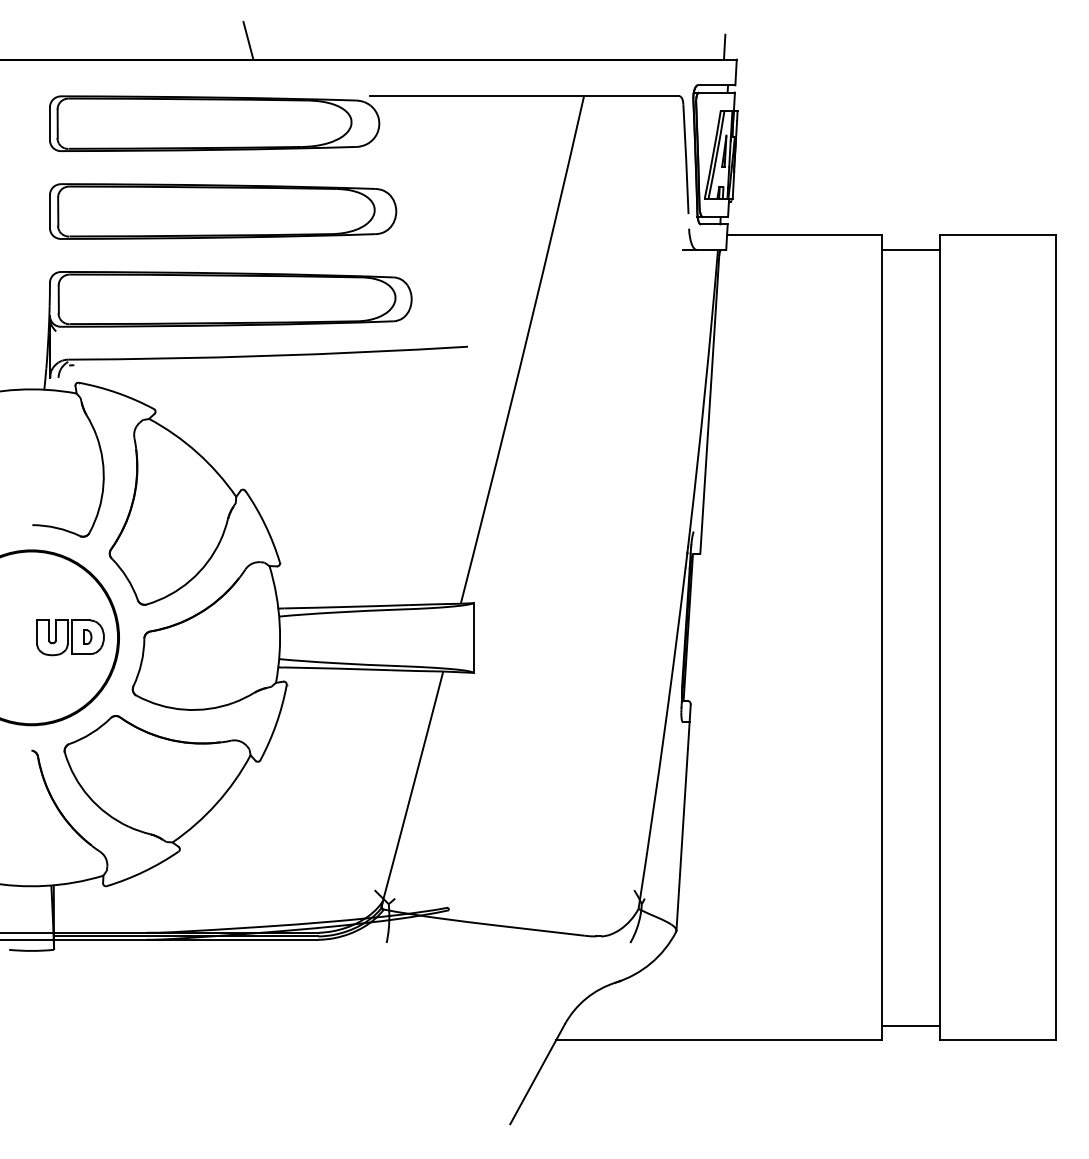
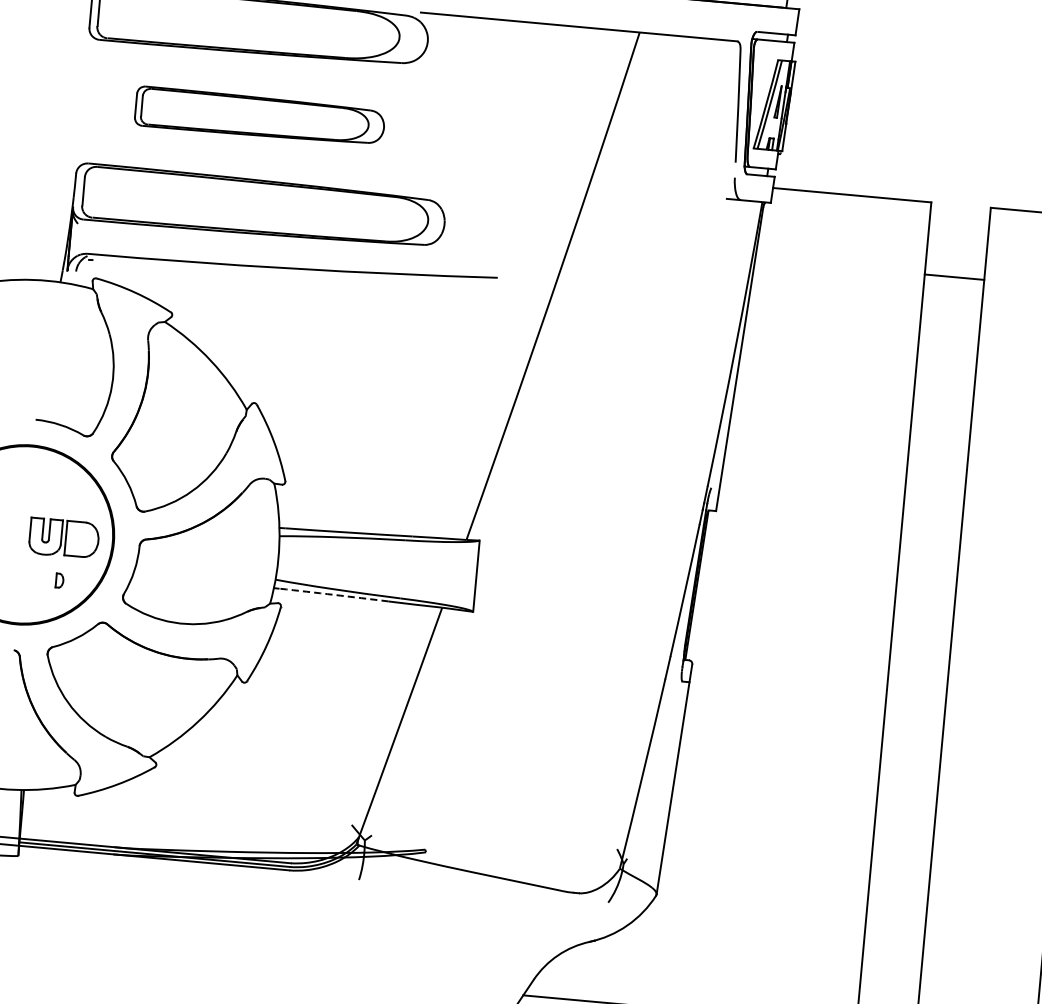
part: (223, 211) -> (260, 116), size x0.7
line: (910, 249) -> (954, 276), moved
part: (87, 636) -> (59, 580), moved
arc: (337, 668) -> (334, 594), solid -> dashed

